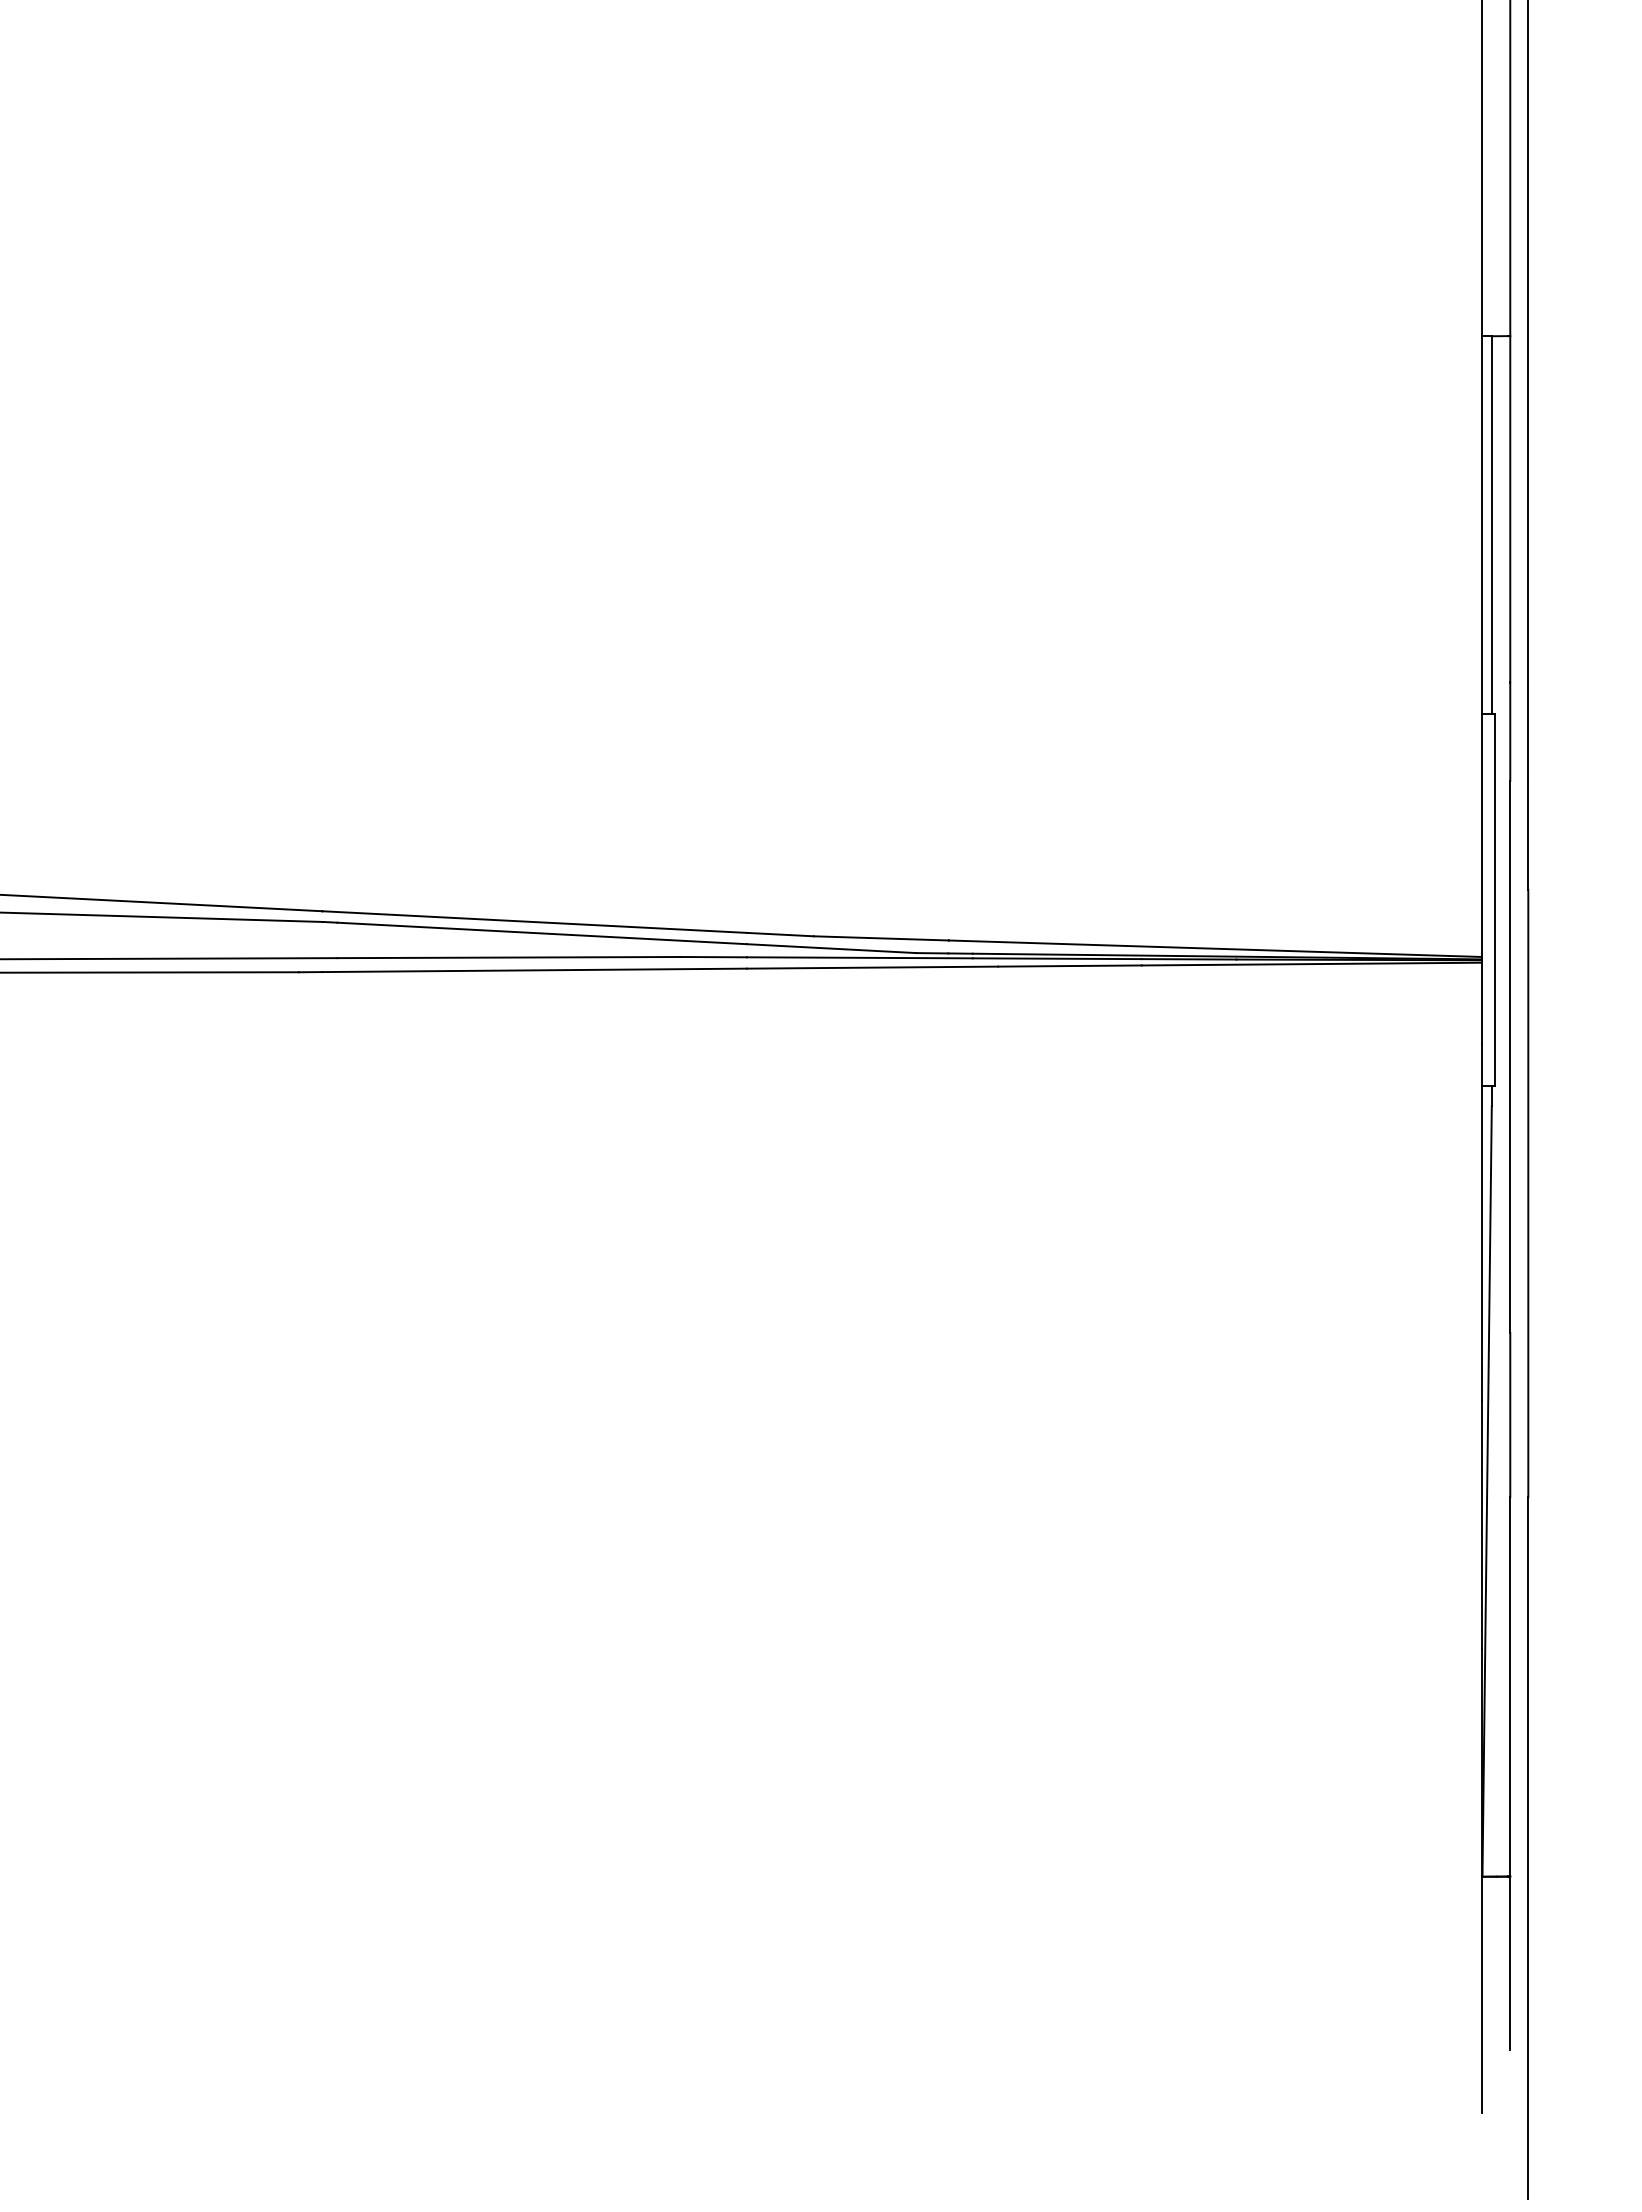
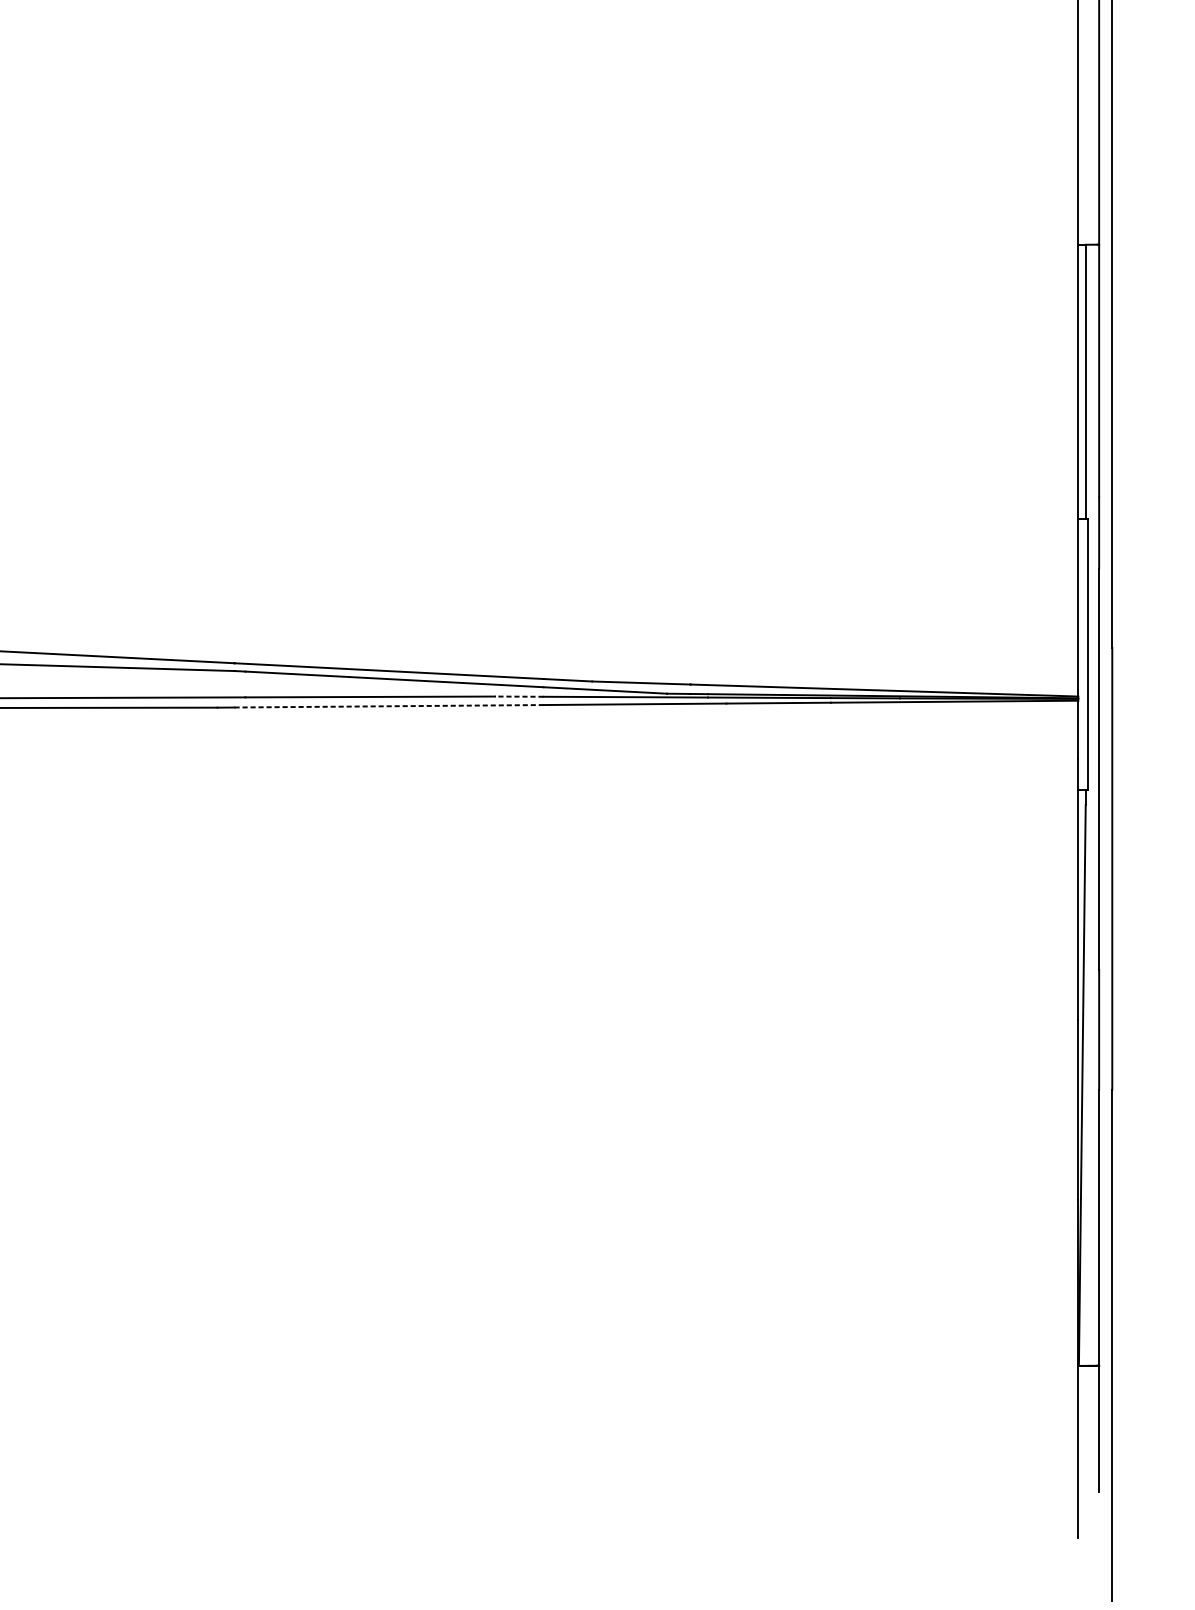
line: (713, 957) -> (519, 696), solid -> dashed
line: (535, 970) -> (389, 706), solid -> dashed

